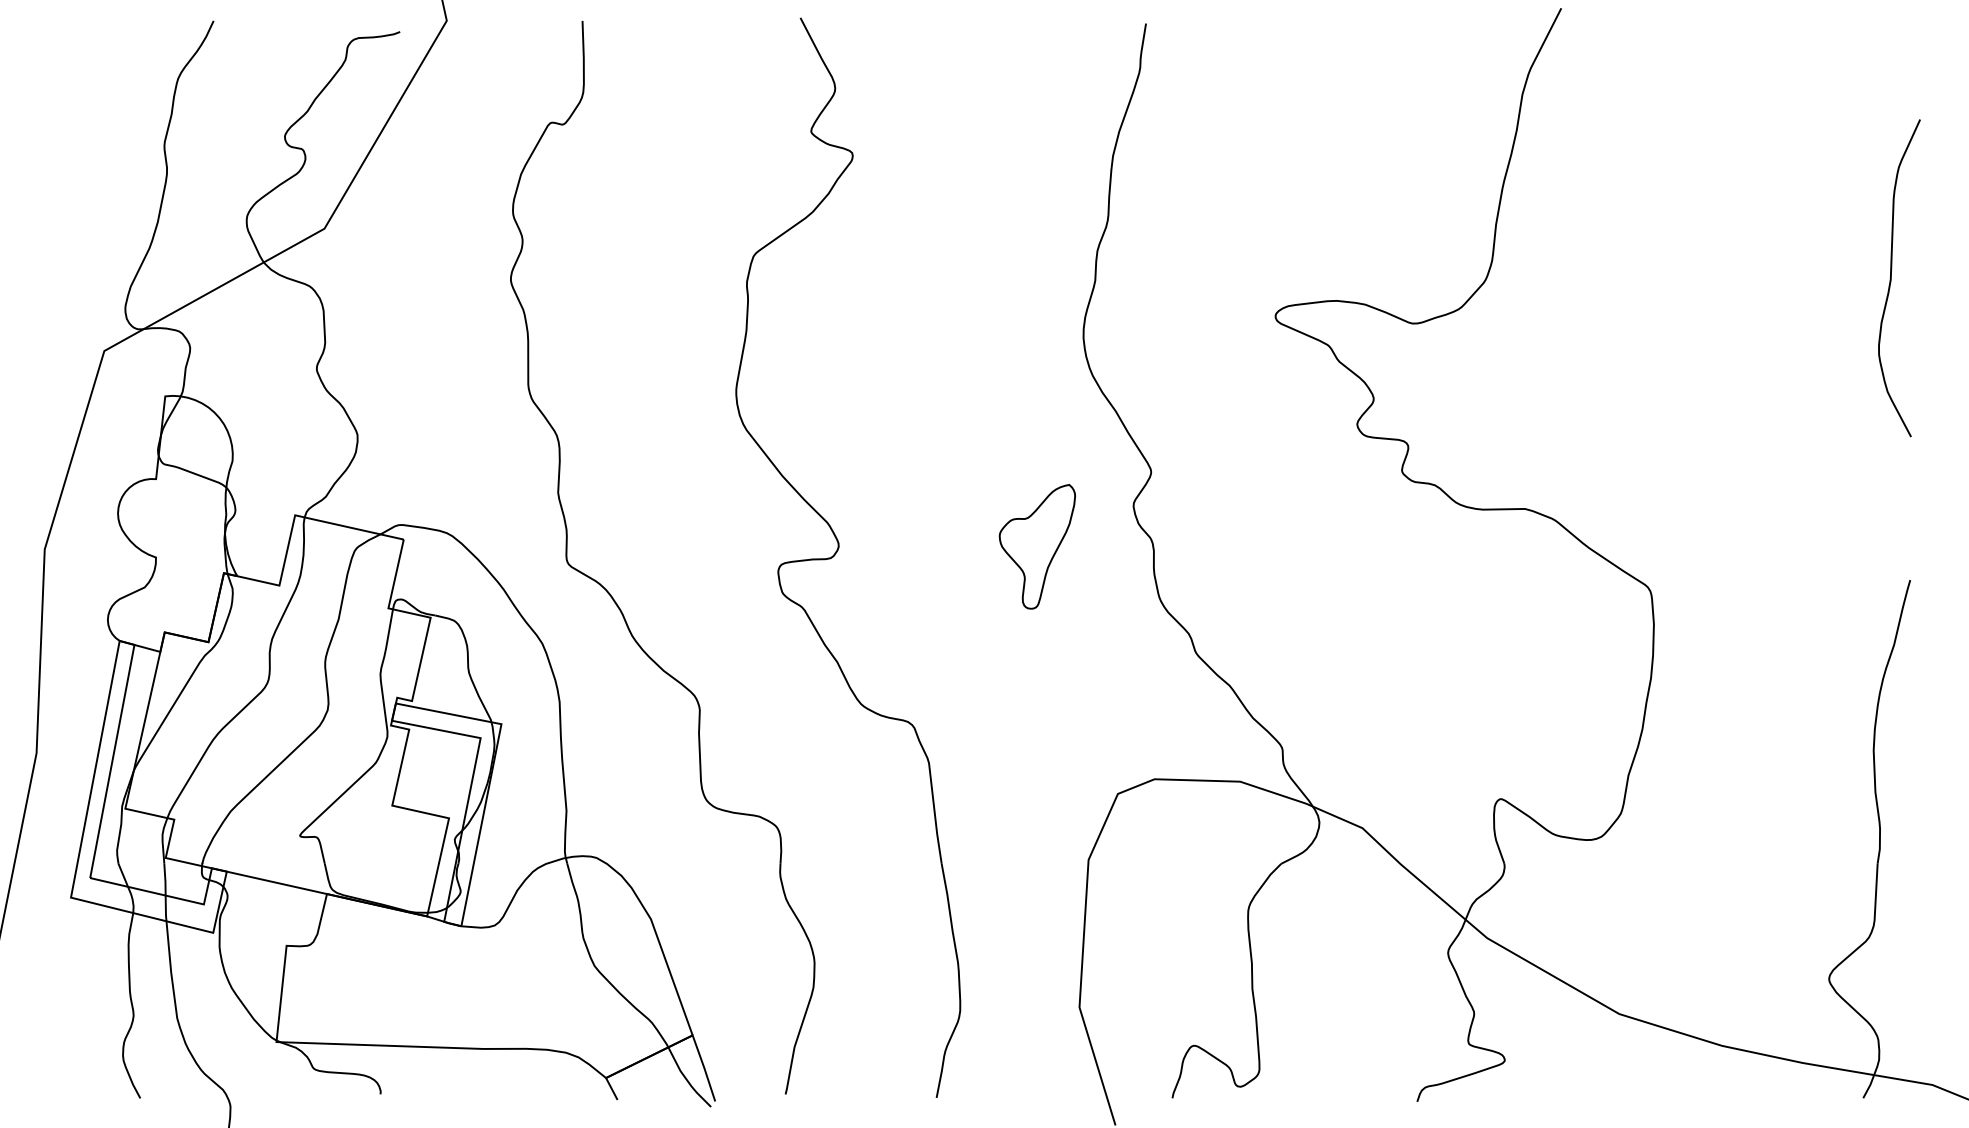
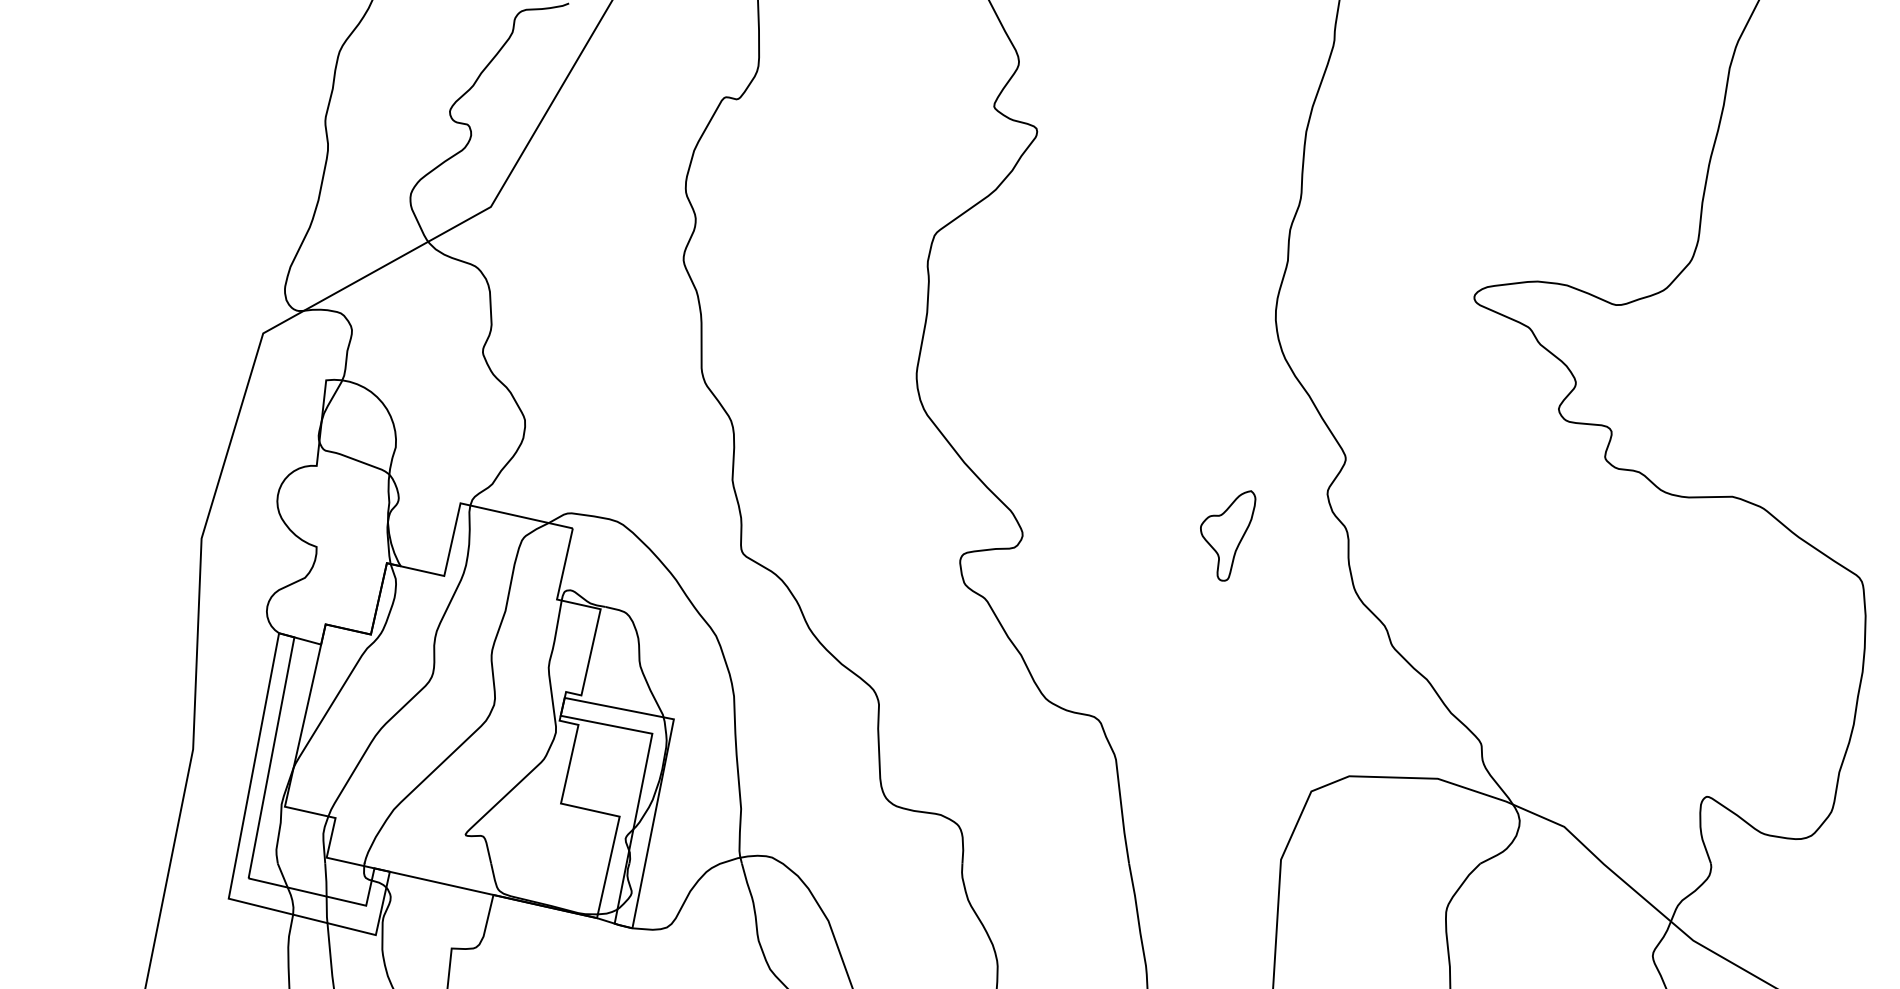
part: (1037, 546) -> (1228, 535), size x0.7

